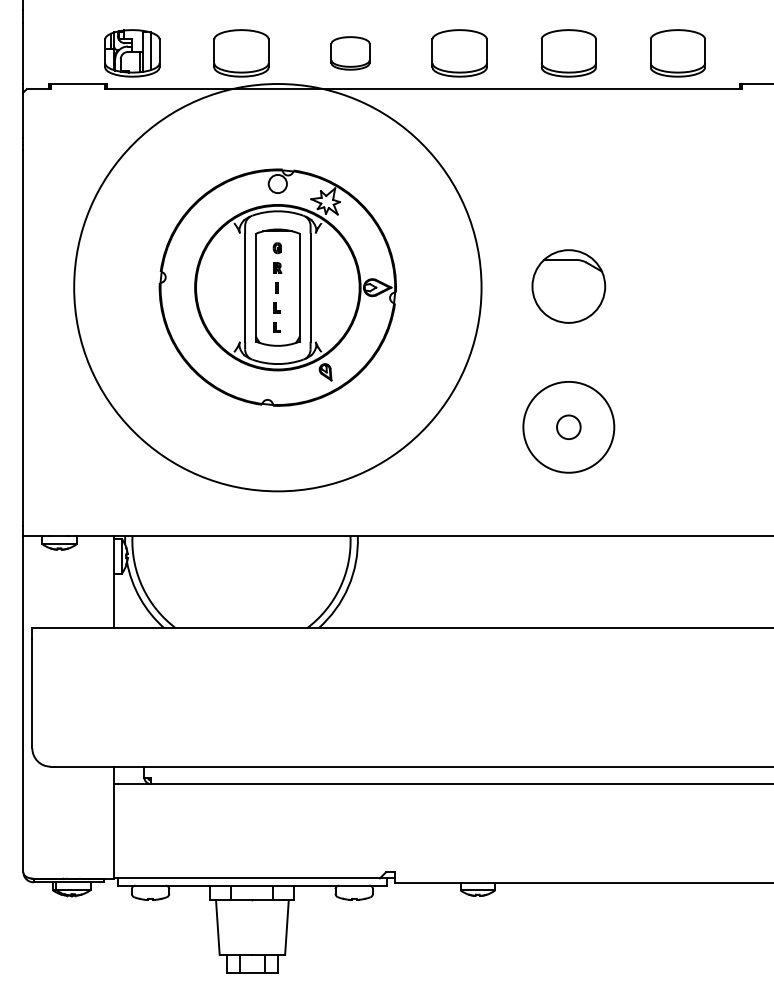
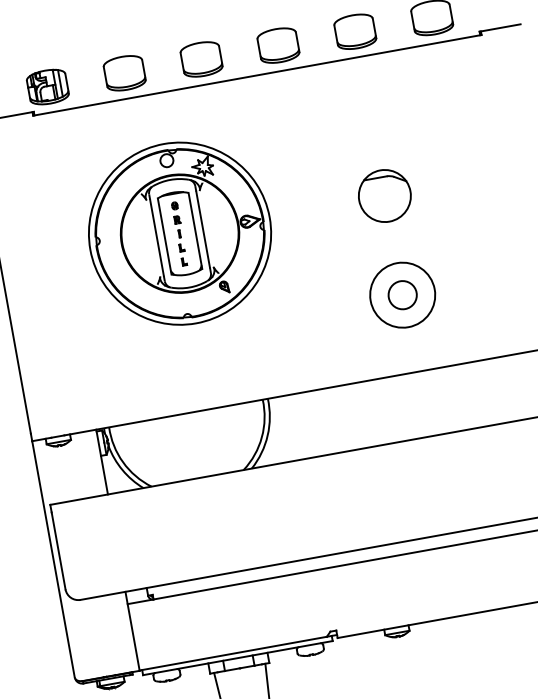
part: (350, 53) -> (201, 59), size x1.43
circle: (277, 287) -> (179, 233), size x0.62
circle: (568, 427) -> (402, 295), size x1.67

